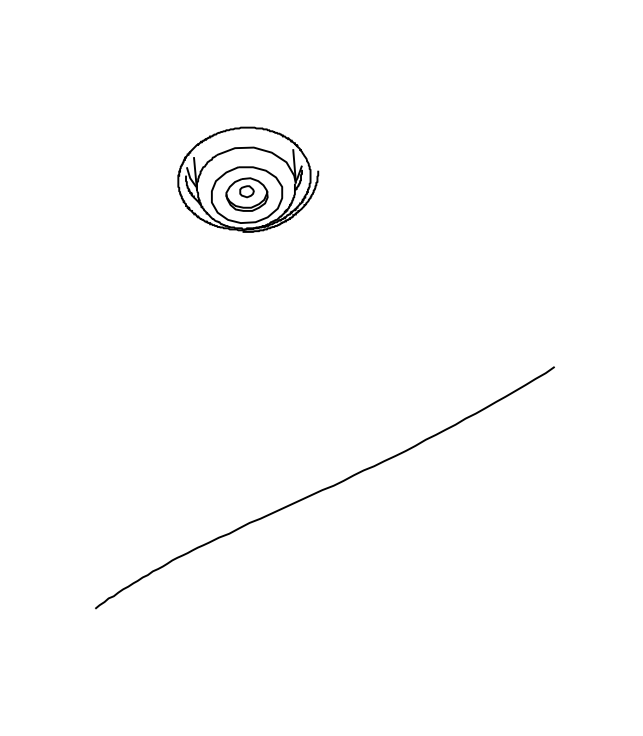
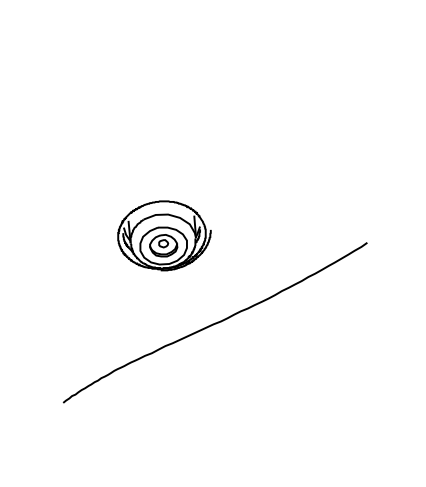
part: (248, 179) -> (164, 235), moved

